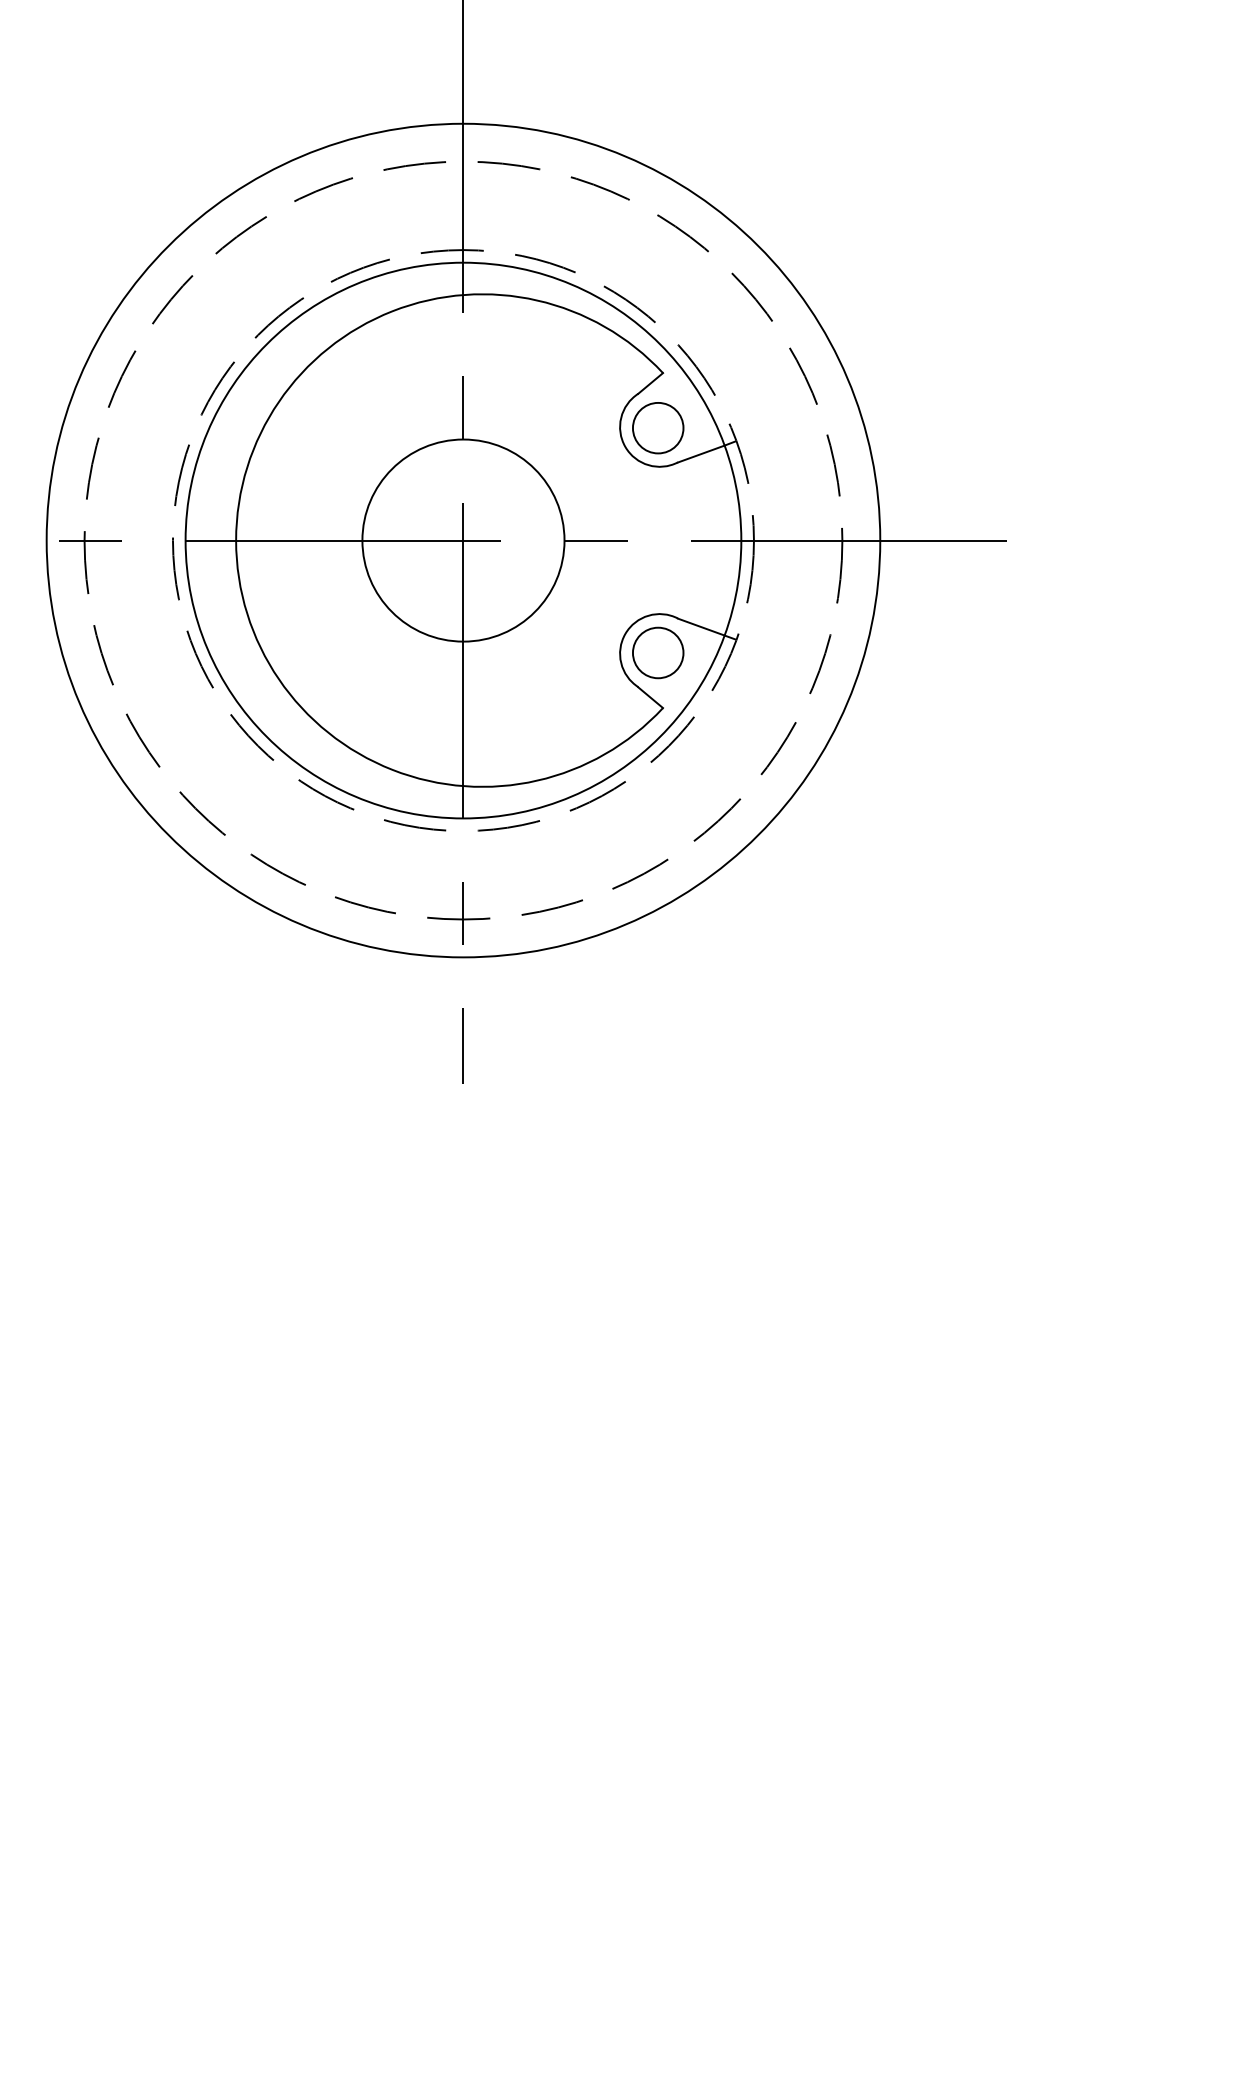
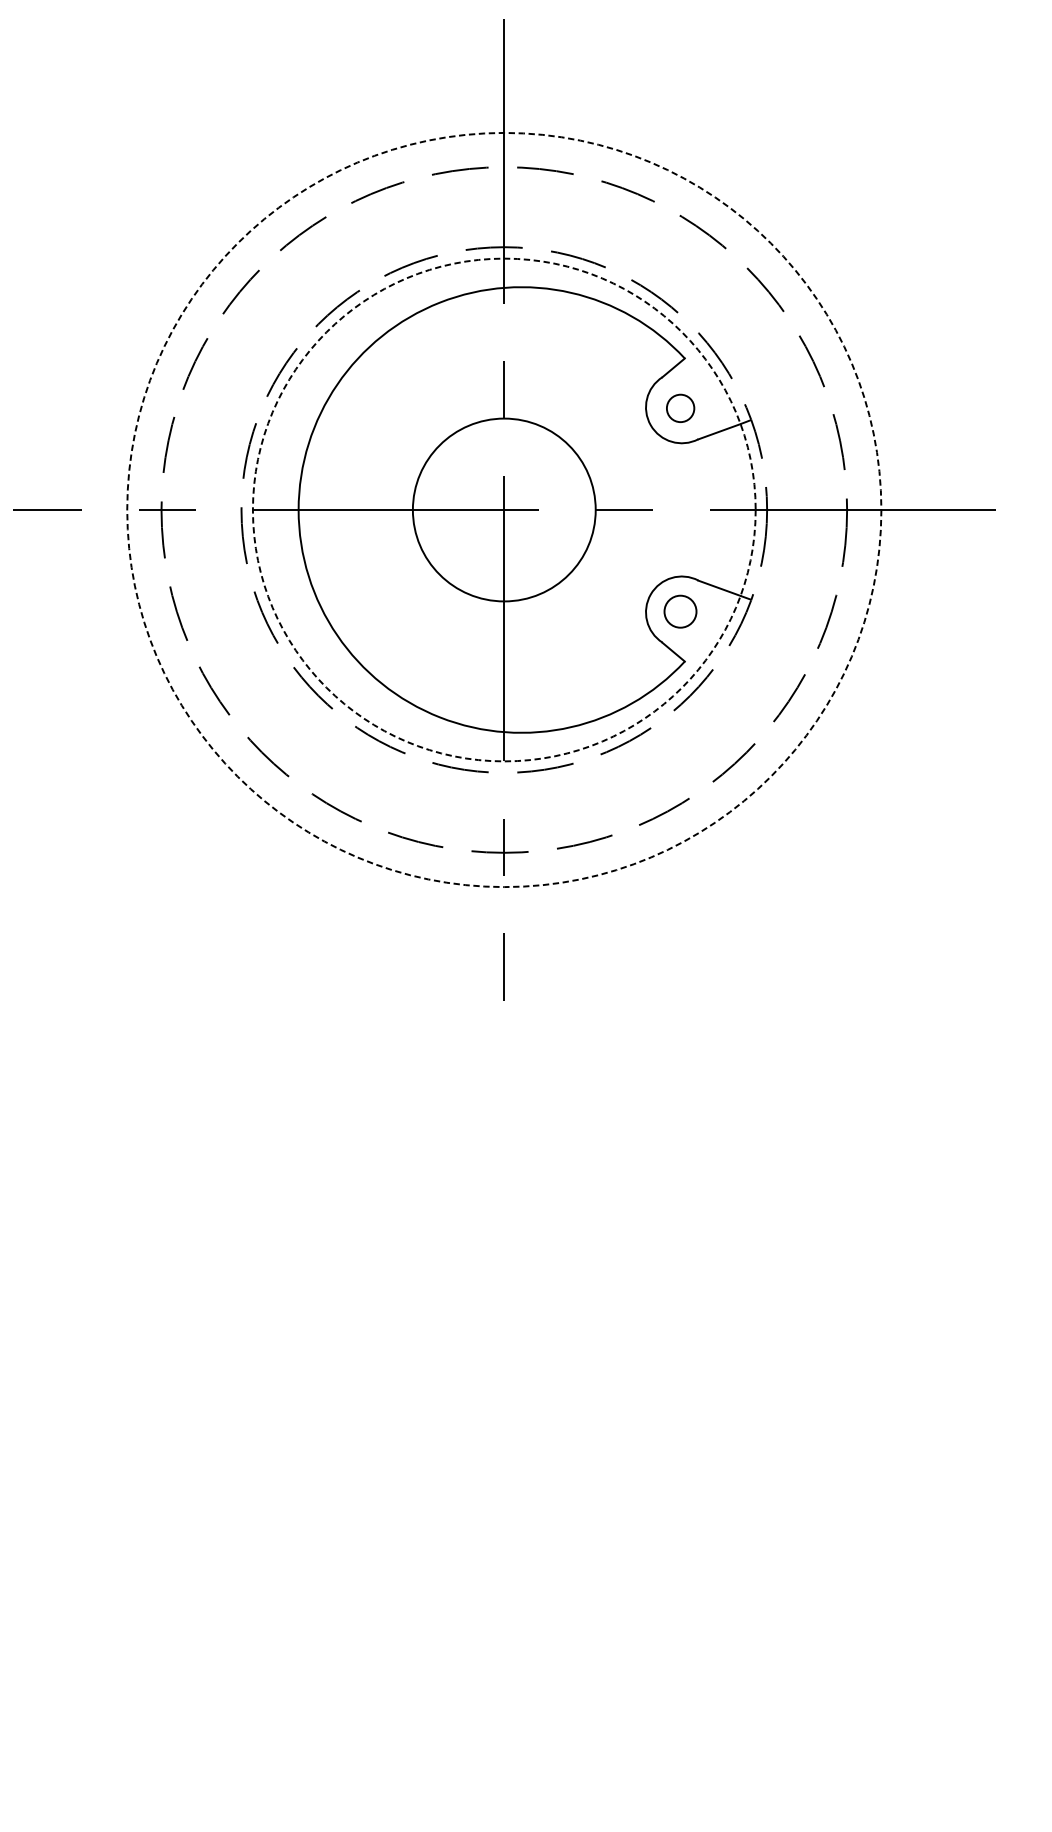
circle: (658, 428) -> (680, 408), size x0.6
circle: (463, 540) -> (504, 509), solid -> dashed
circle: (463, 540) -> (504, 509), solid -> dashed
circle: (657, 652) -> (679, 611), size x0.7

